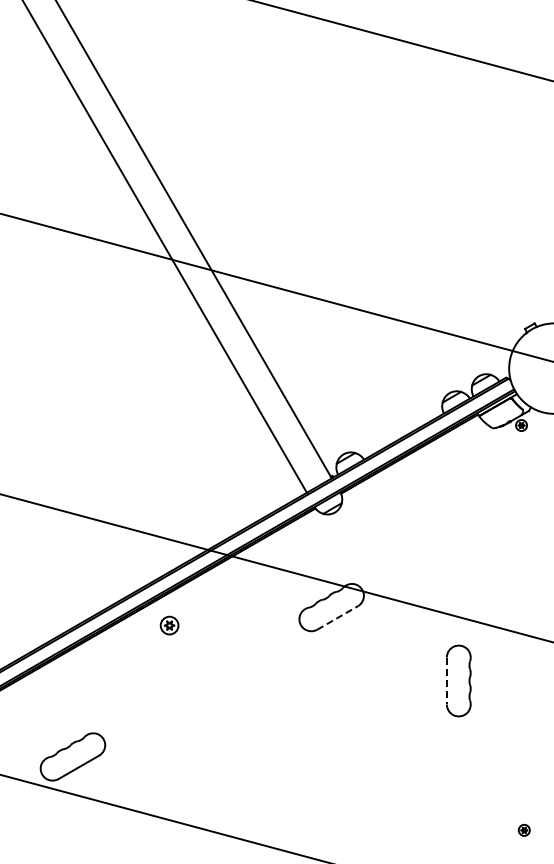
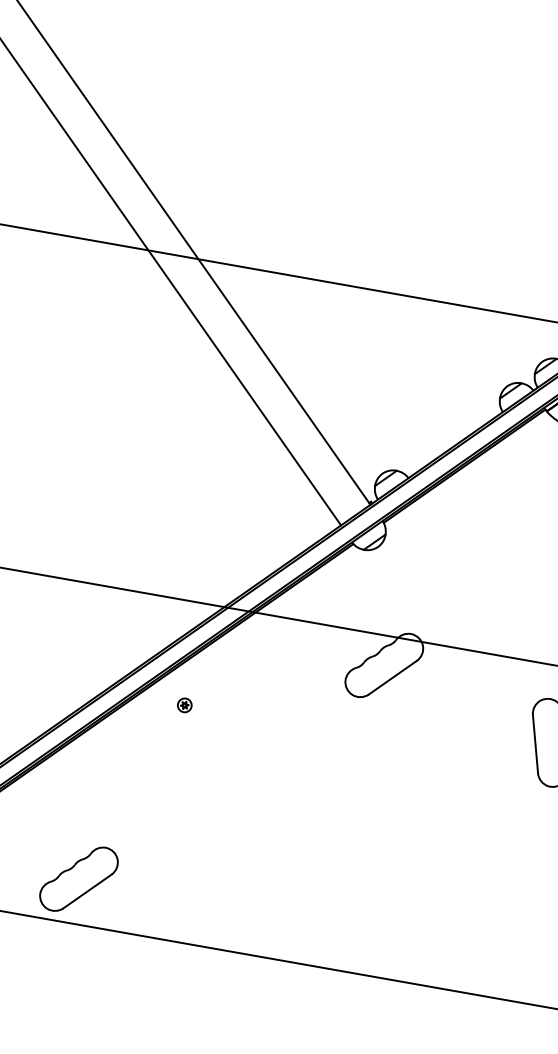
line: (338, 617) -> (393, 677), dashed -> solid
part: (169, 625) -> (184, 705), size x0.62
line: (446, 681) -> (535, 744), dashed -> solid

